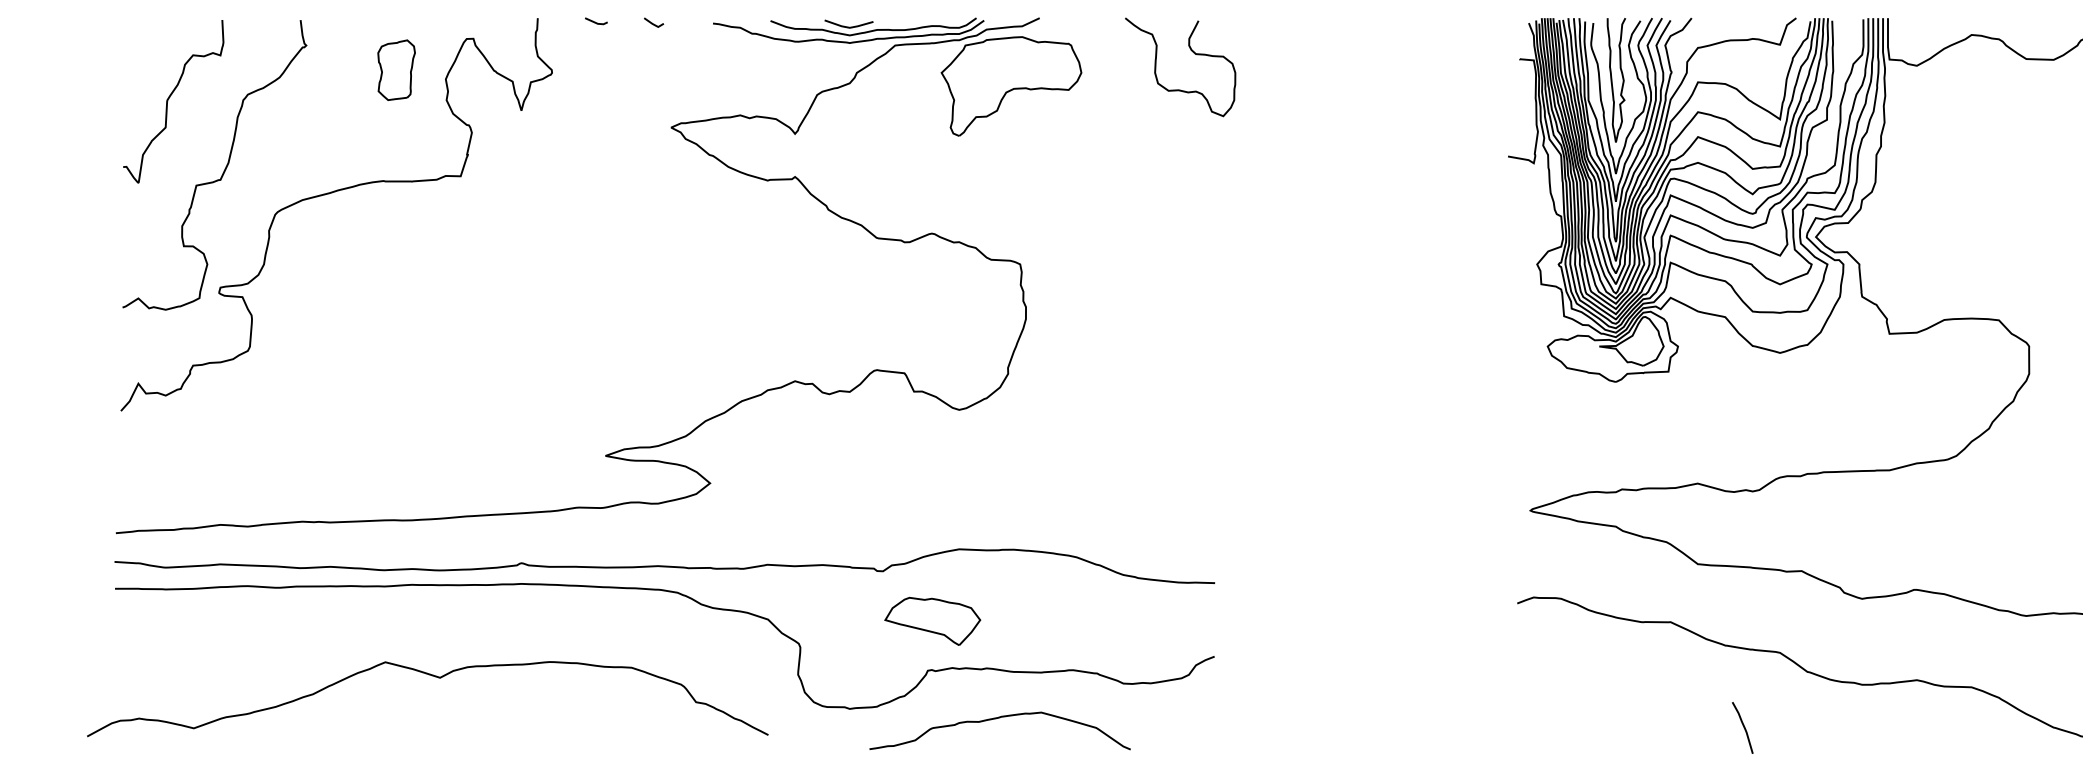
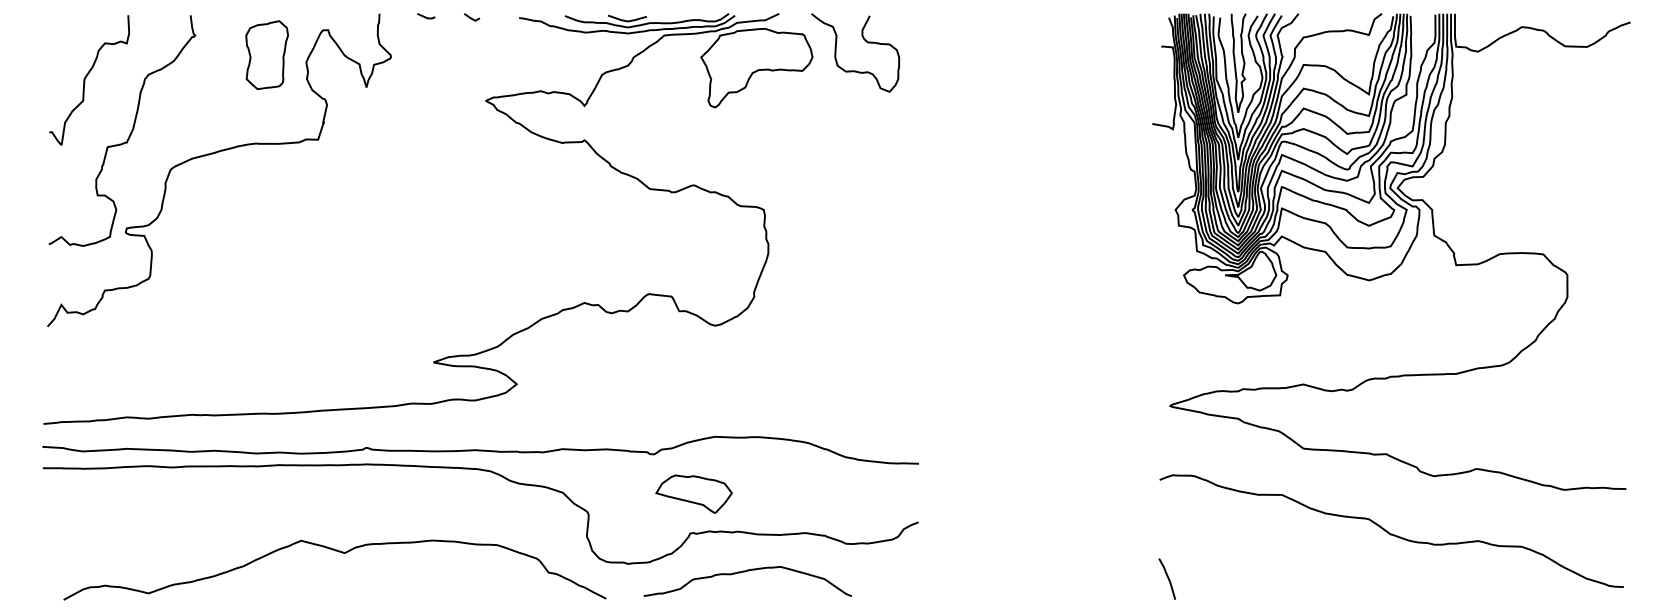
curve: (1193, 52) -> (865, 41), moved
part: (395, 70) -> (266, 55), size x1.43
curve: (432, 676) -> (338, 552), moved
curve: (1743, 727) -> (1167, 578), moved

